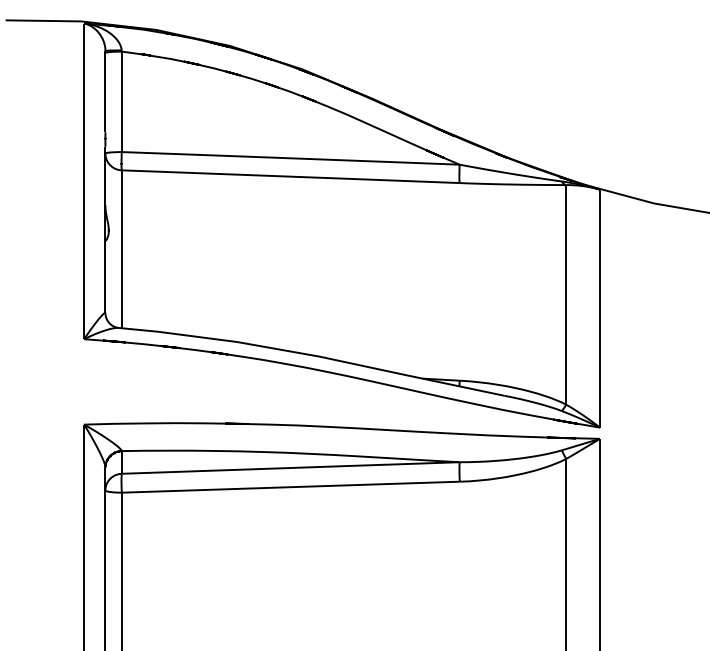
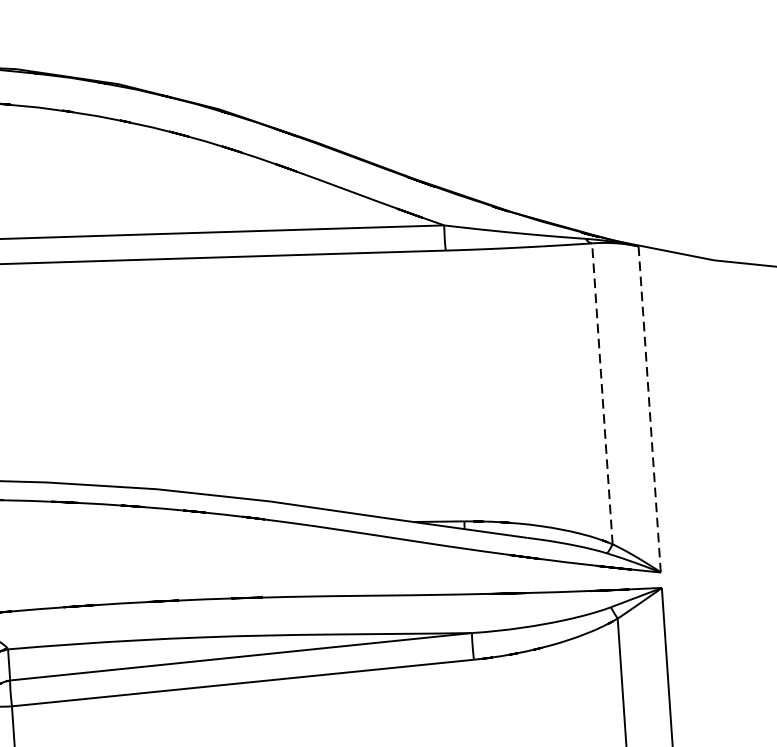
line: (566, 294) -> (602, 393), solid -> dashed
line: (599, 309) -> (649, 410), solid -> dashed

